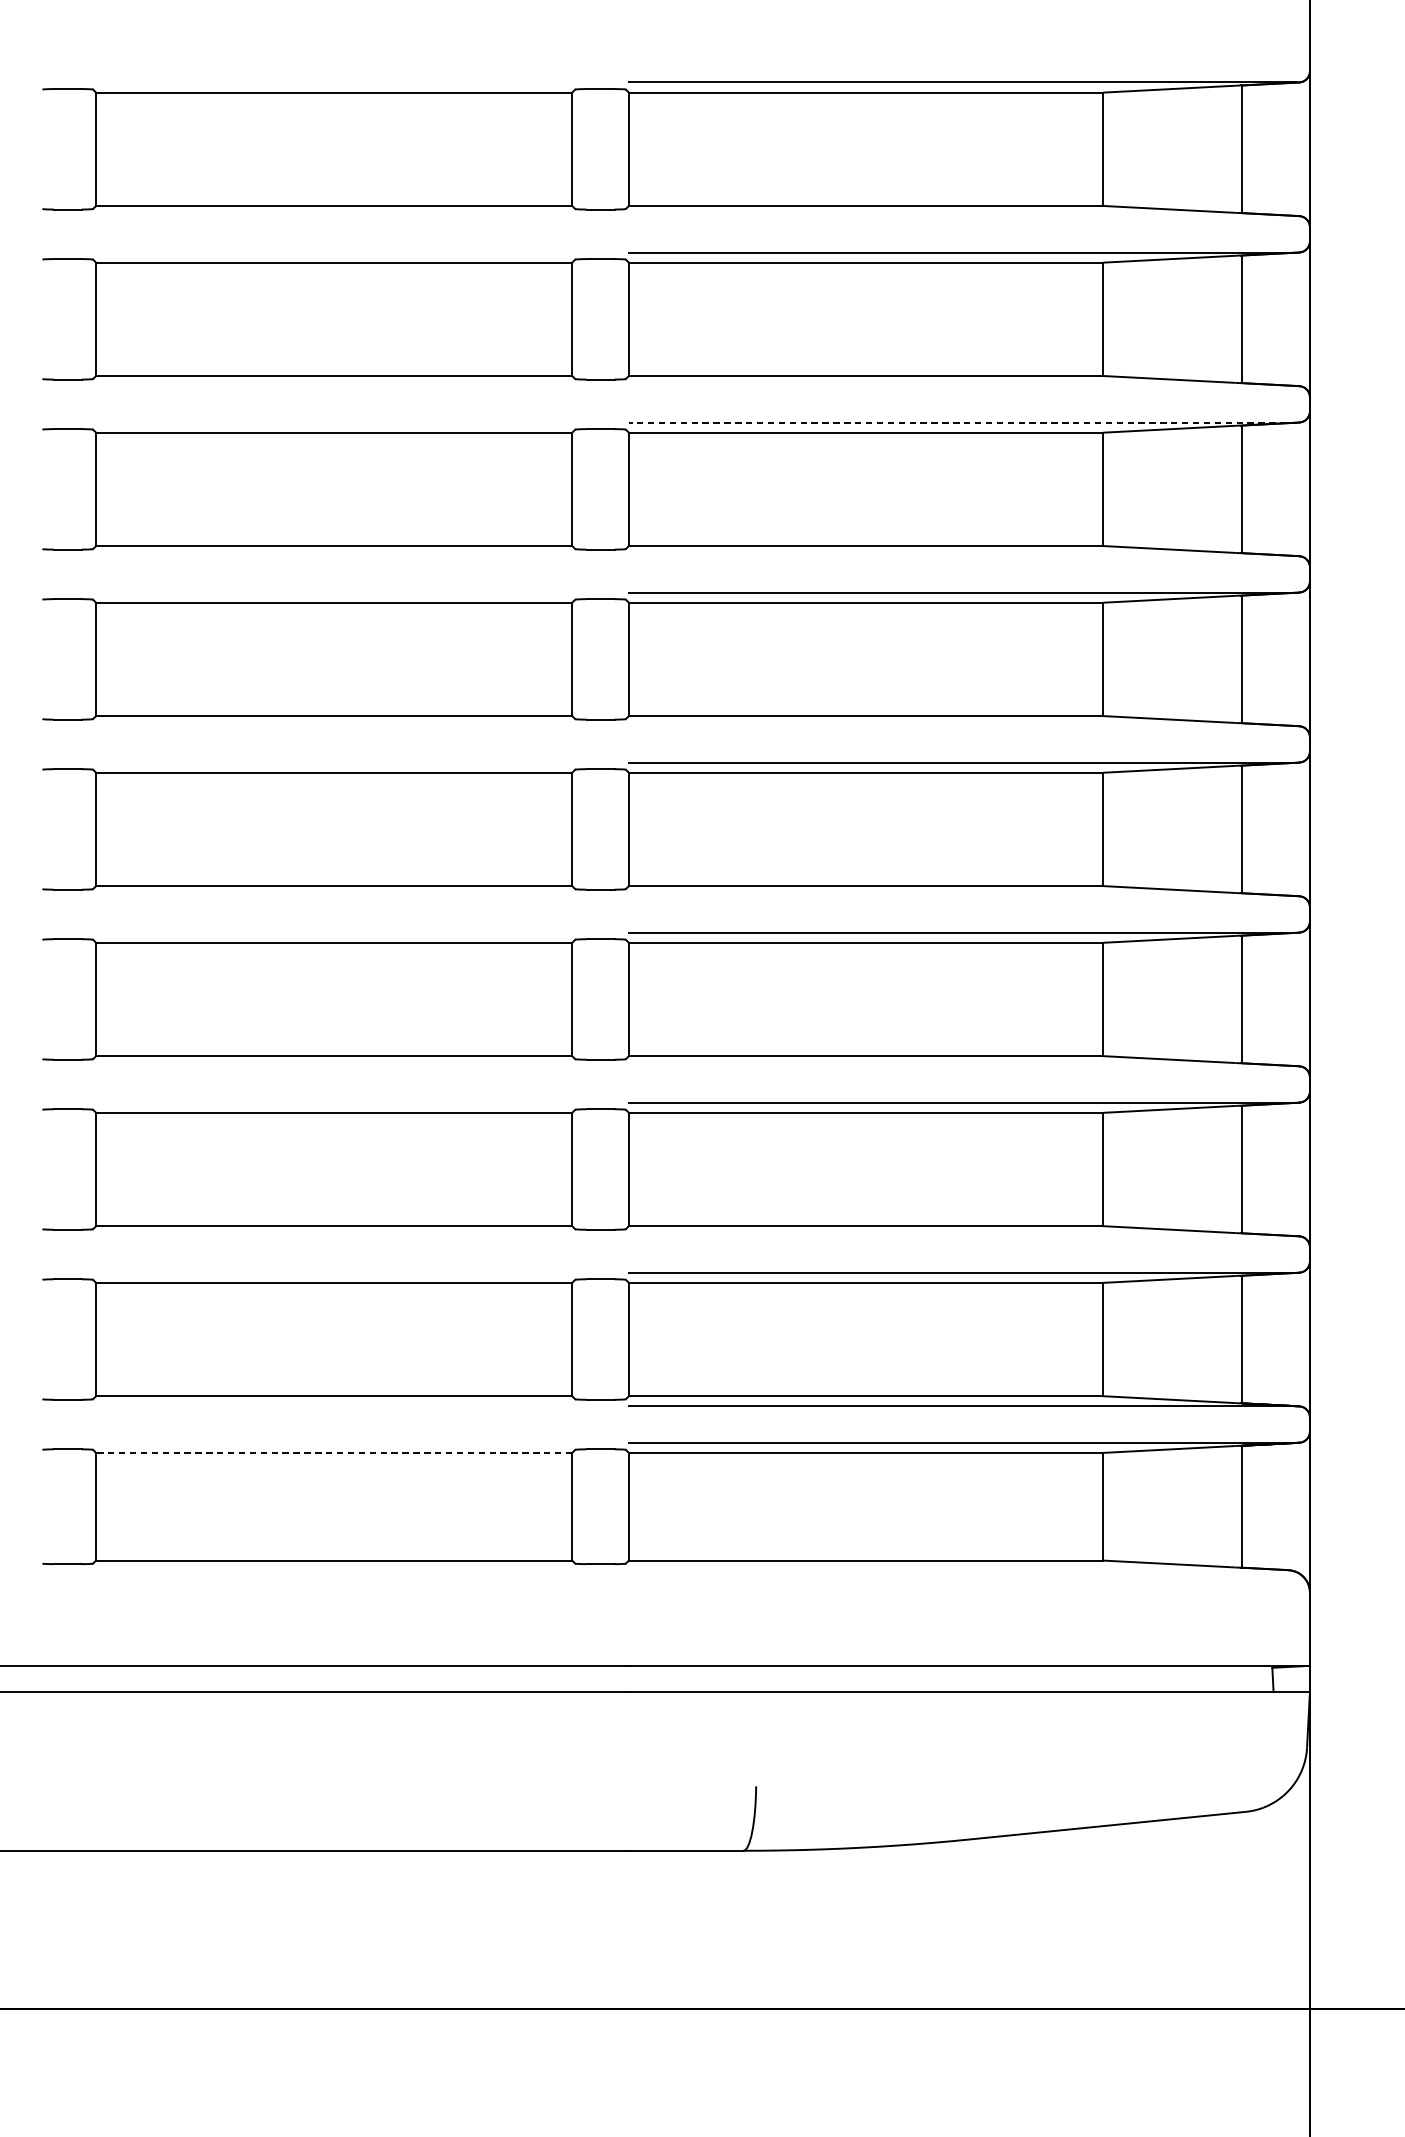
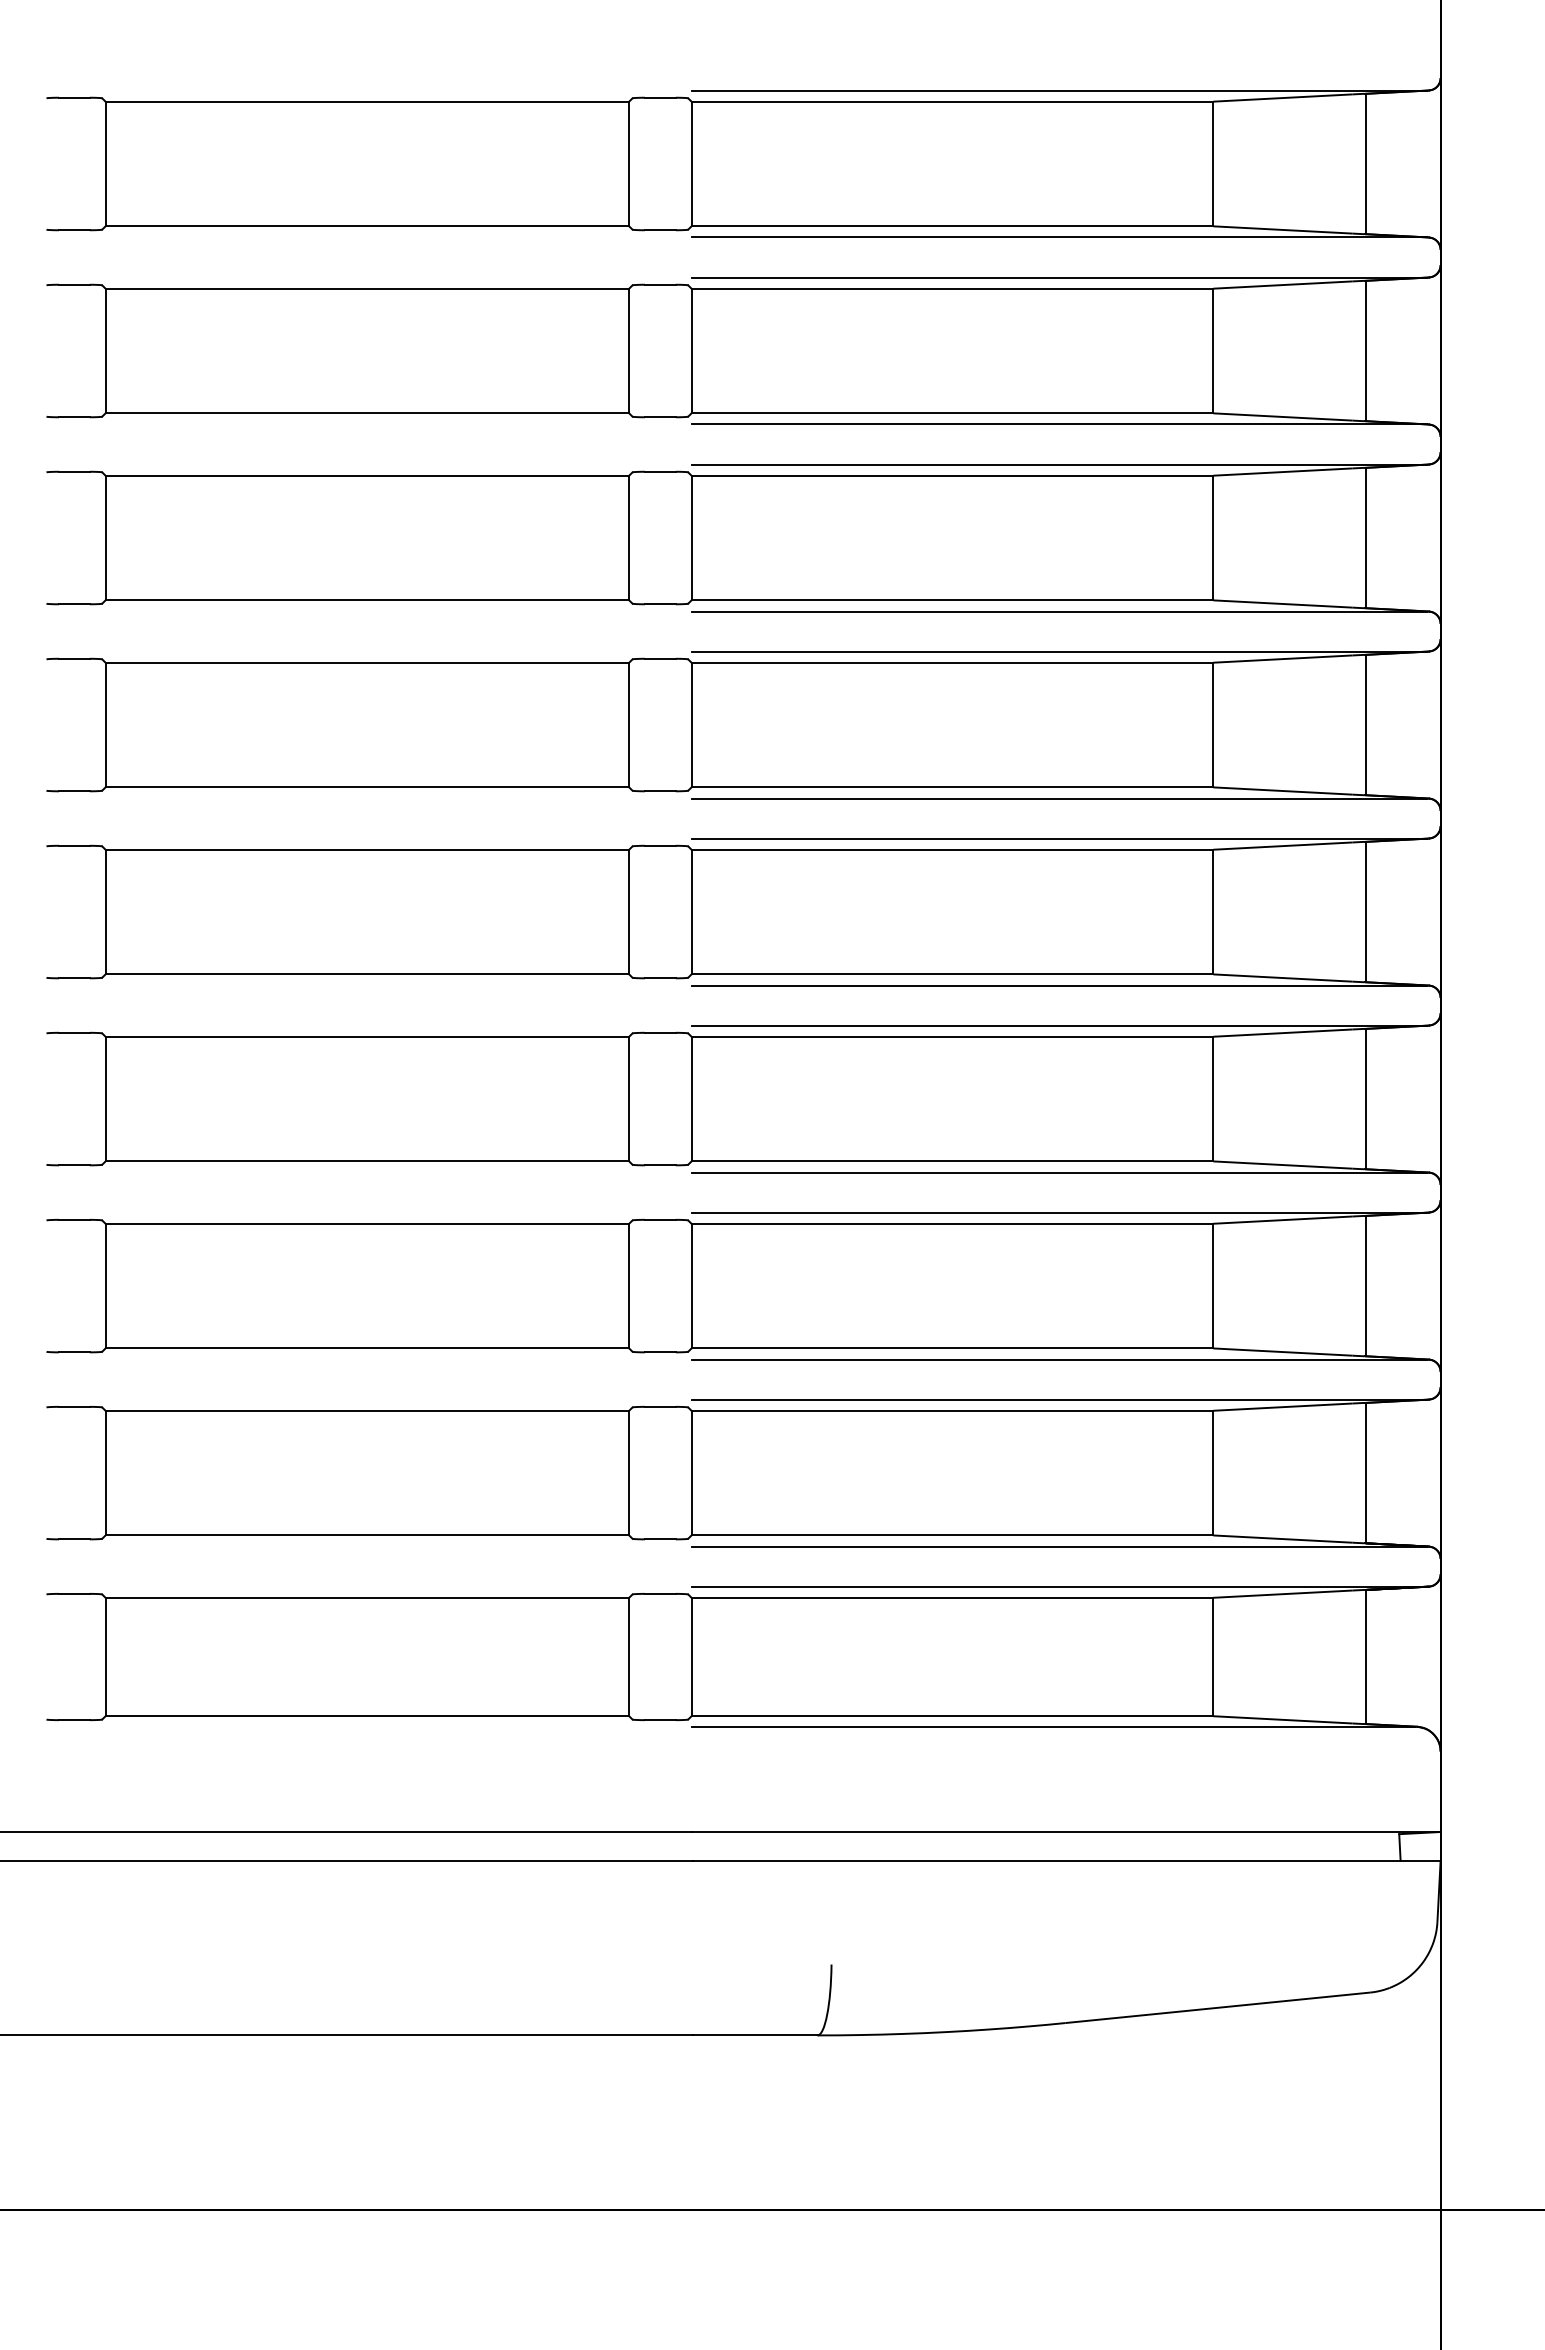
line: (962, 216) -> (1058, 237), added
line: (962, 386) -> (1058, 424), added
line: (963, 422) -> (1059, 464), dashed -> solid
line: (962, 556) -> (1058, 611), added
line: (962, 726) -> (1058, 798), added
line: (962, 896) -> (1058, 985), added
line: (962, 1066) -> (1058, 1172), added
line: (962, 1236) -> (1058, 1359), added
line: (334, 1452) -> (367, 1597), dashed -> solid
line: (957, 1569) -> (1052, 1726), added

